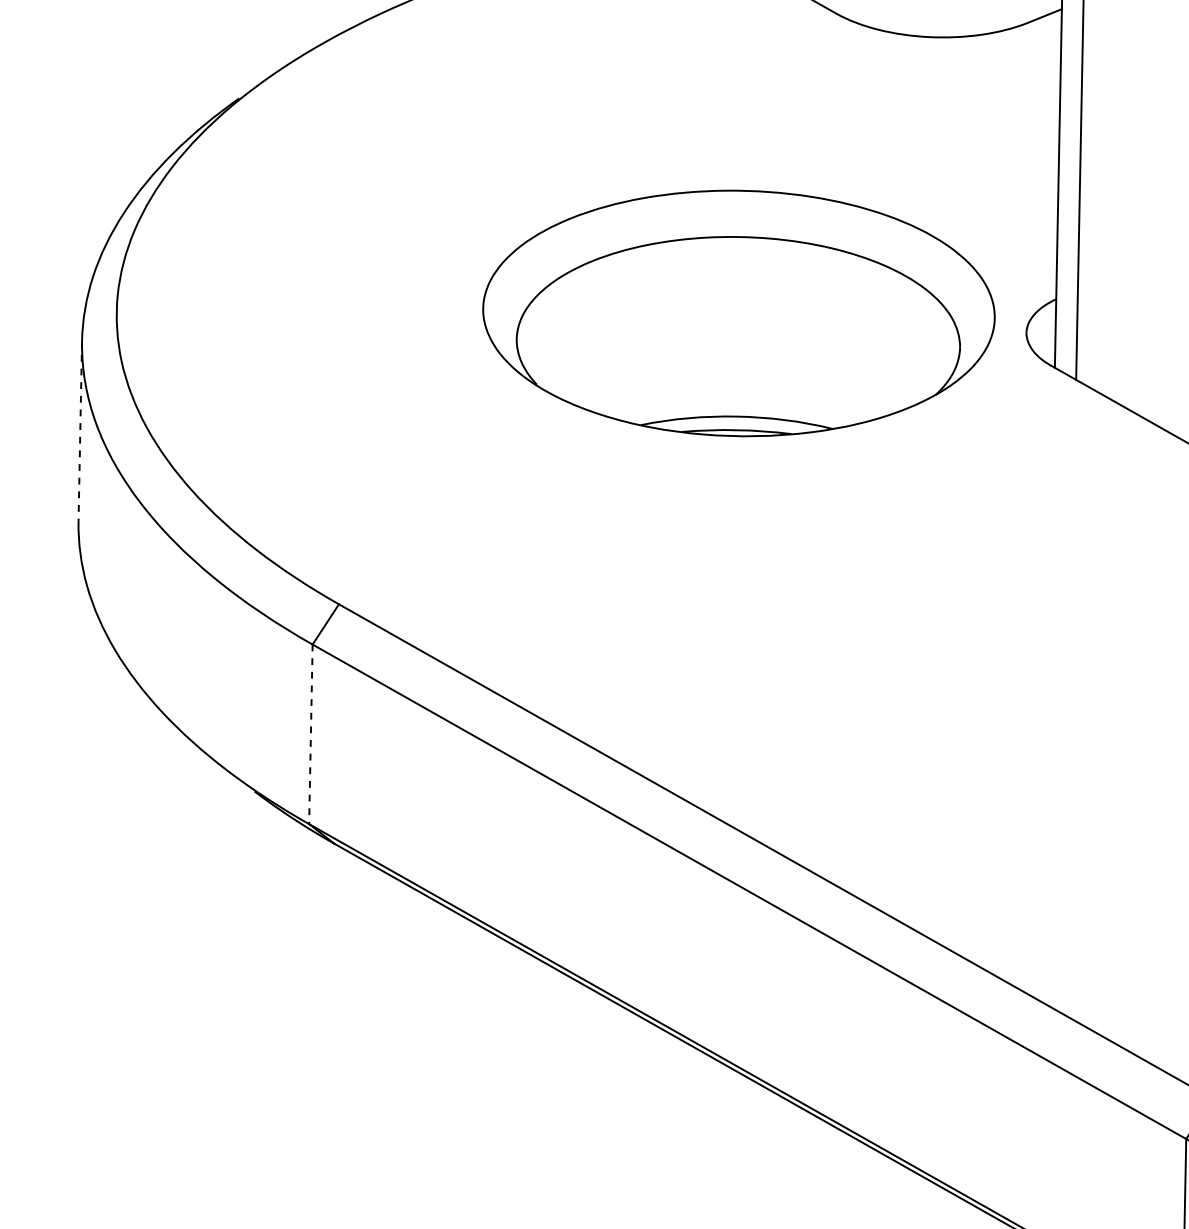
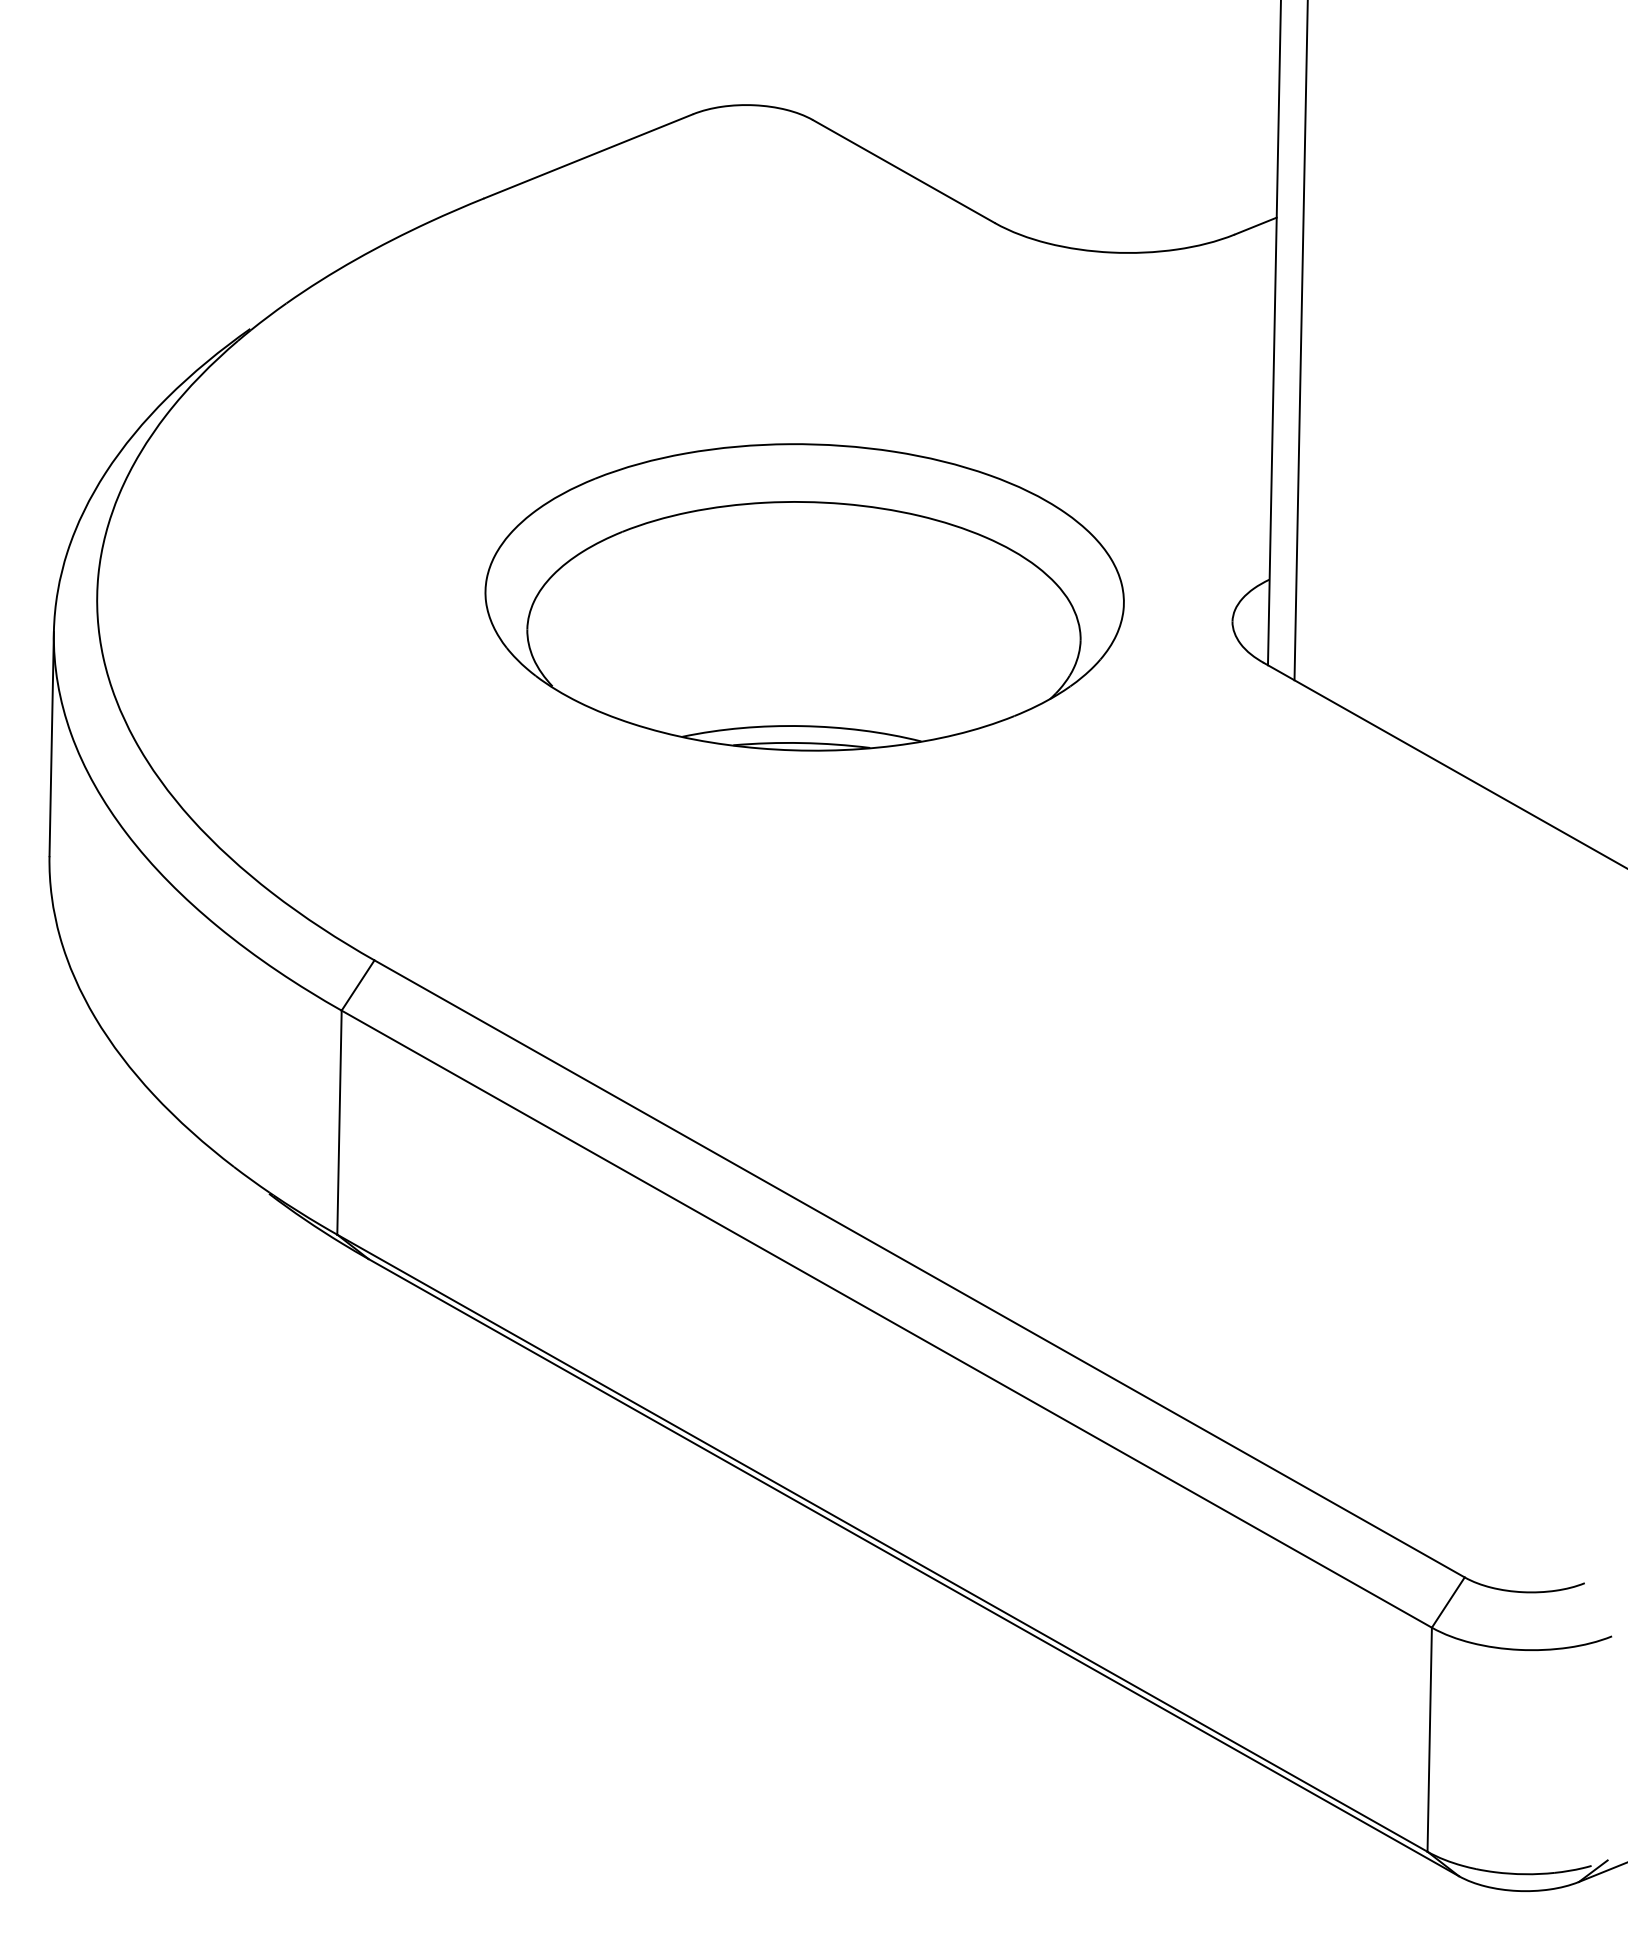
part: (738, 313) -> (804, 597), moved
line: (80, 431) -> (51, 744), dashed -> solid
line: (310, 735) -> (339, 1123), dashed -> solid

